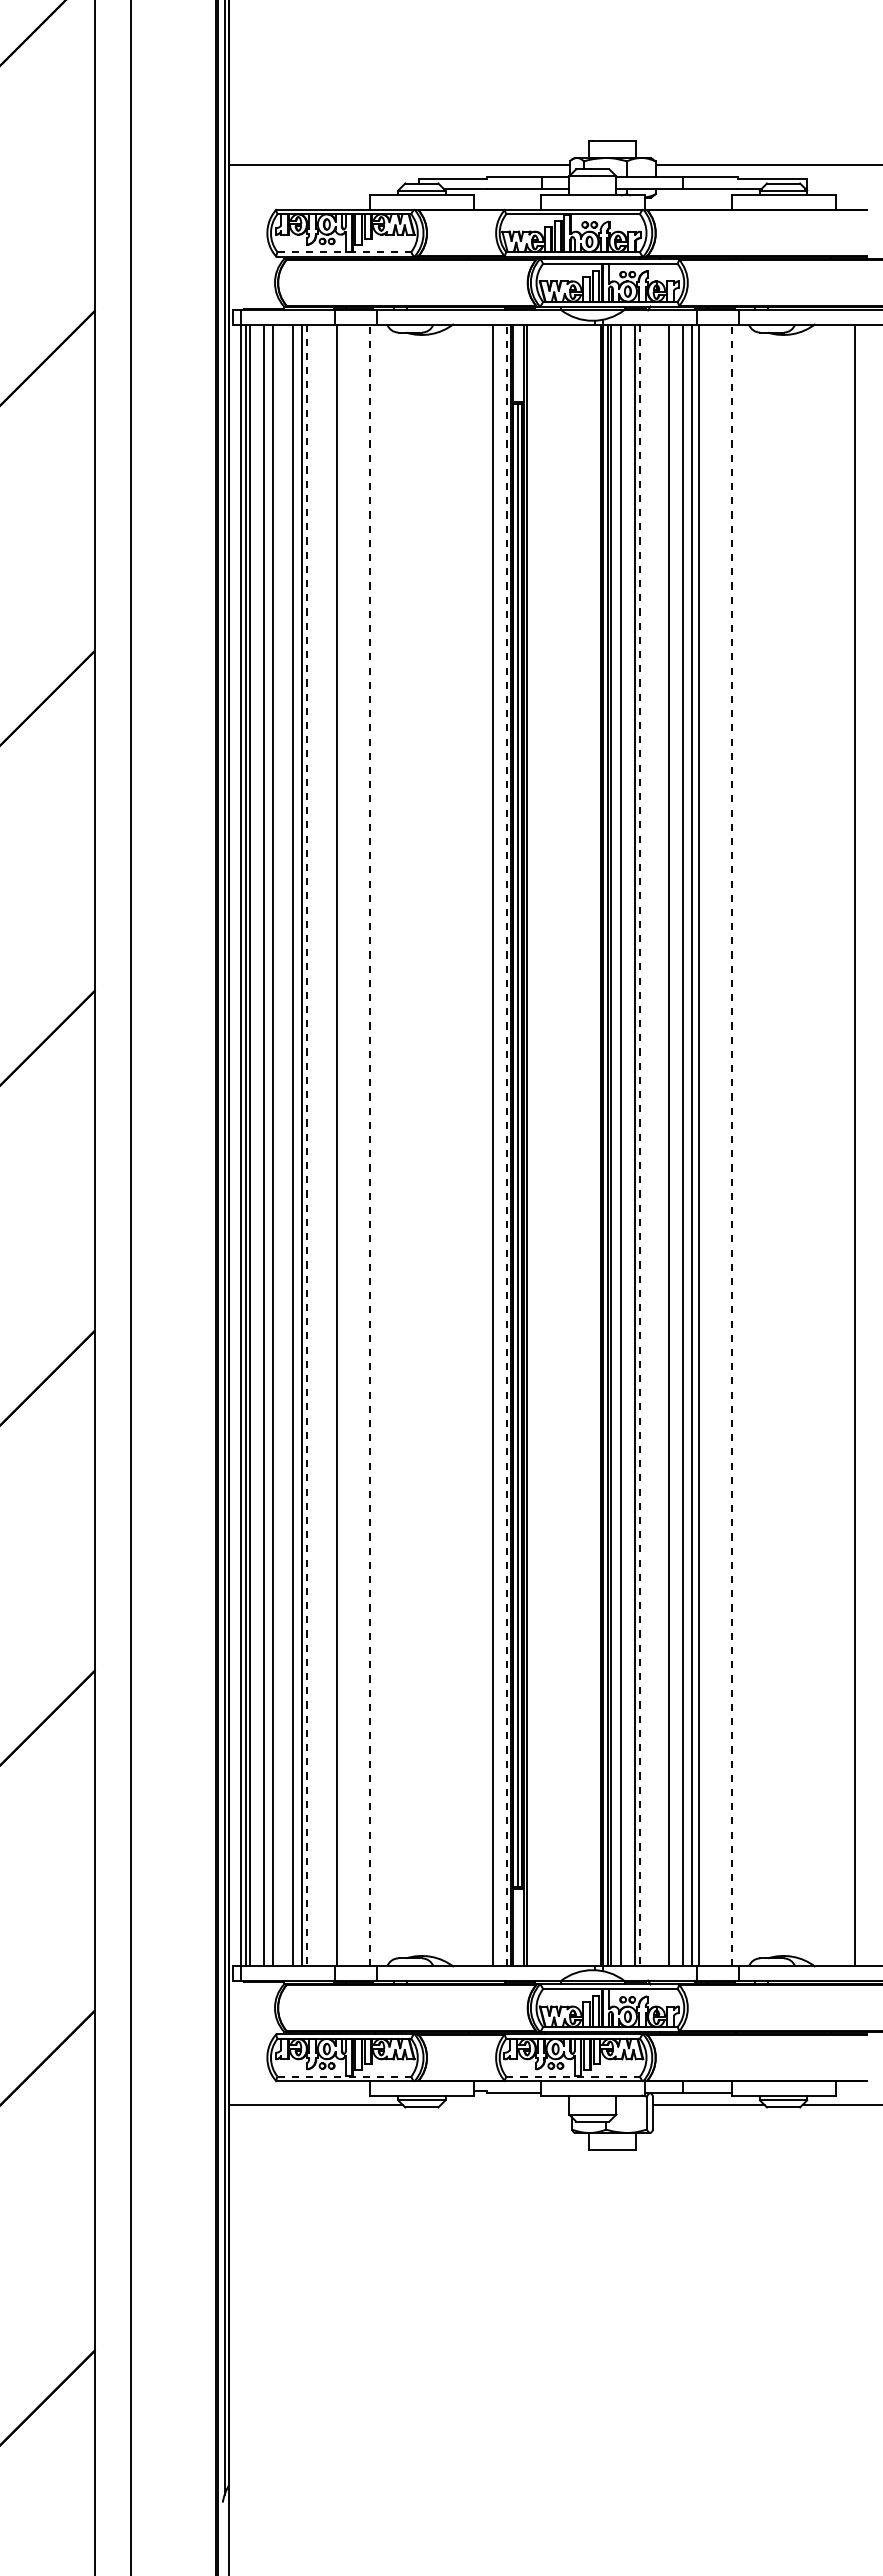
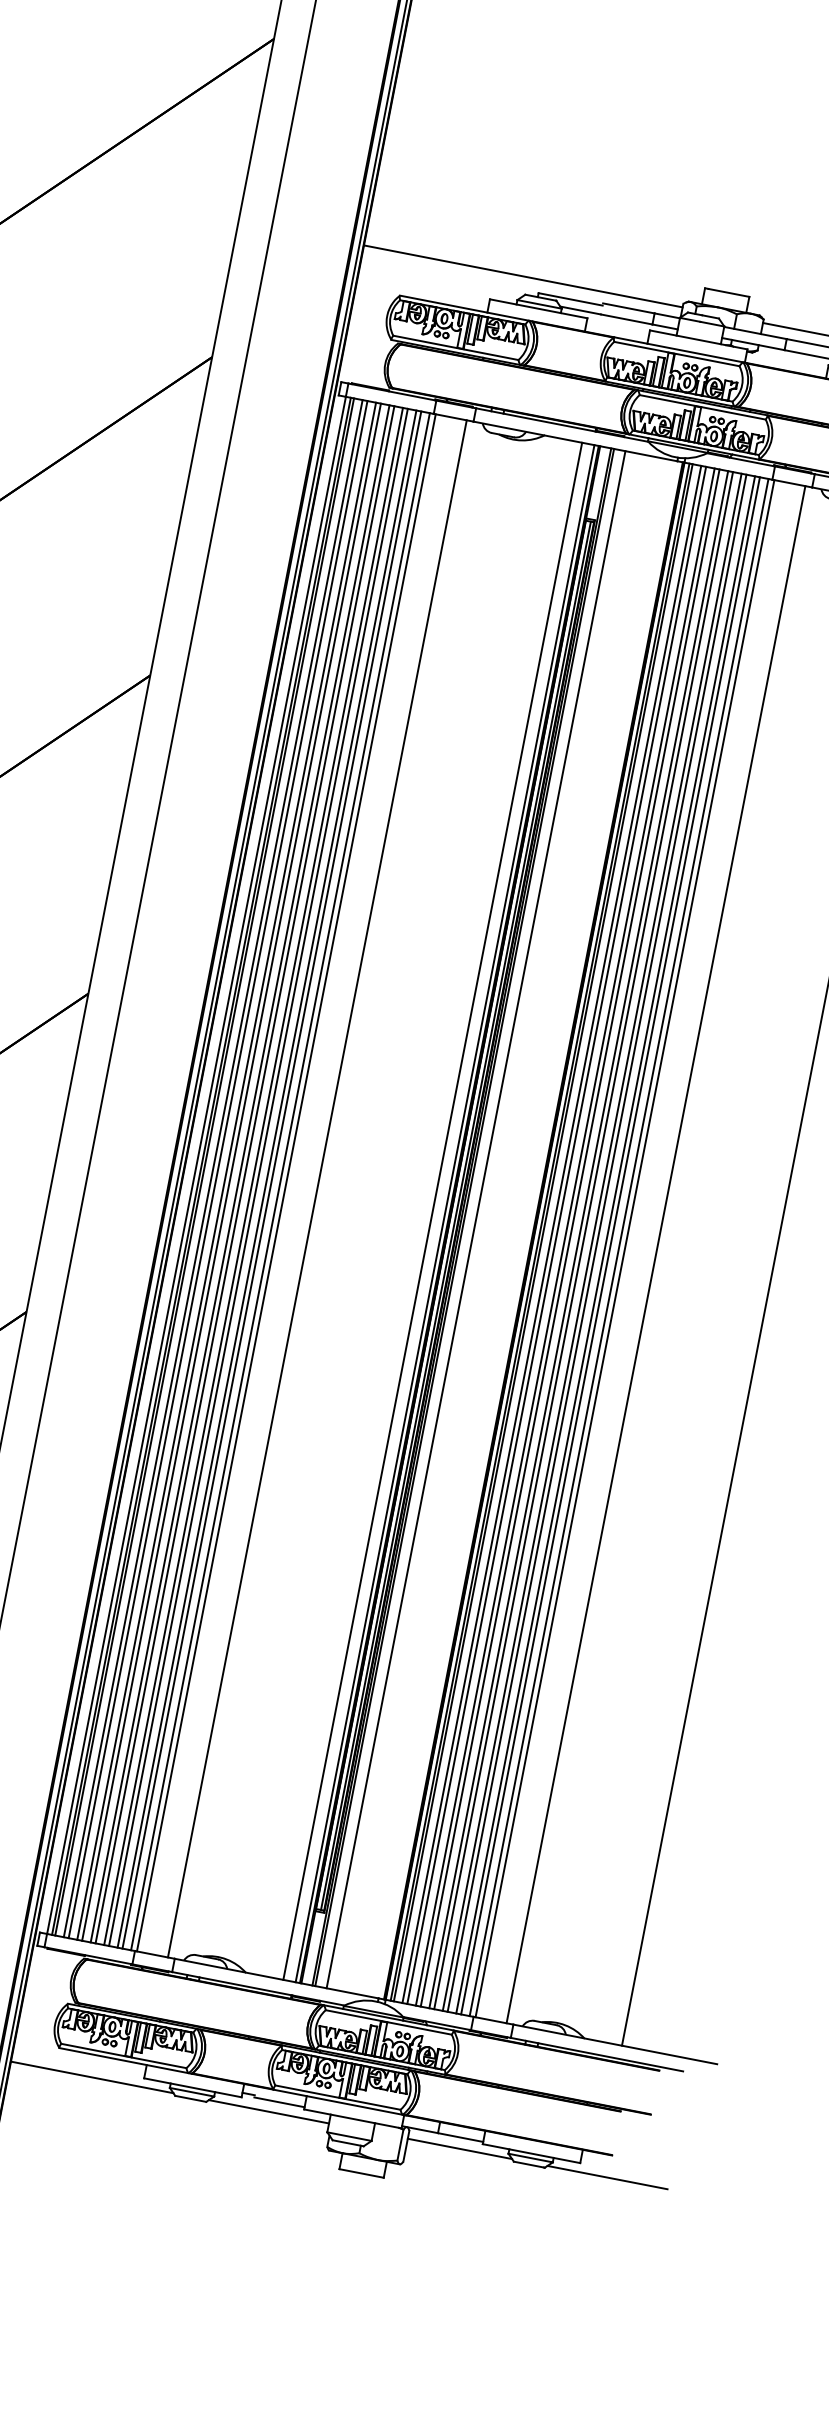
line: (344, 252) -> (455, 348), dashed -> solid
line: (258, 1145) -> (212, 1168), added
line: (278, 1145) -> (231, 1172), added
line: (287, 1145) -> (240, 1173), added
line: (307, 1145) -> (258, 1177), dashed -> solid
line: (316, 1145) -> (267, 1179), added
line: (321, 1145) -> (271, 1180), added
line: (330, 1145) -> (280, 1181), added
line: (370, 1145) -> (317, 1188), dashed -> solid
line: (506, 1145) -> (445, 1213), dashed -> solid
line: (539, 1145) -> (475, 1219), added
line: (625, 1145) -> (556, 1235), added
line: (640, 1145) -> (570, 1238), dashed -> solid
line: (649, 1145) -> (578, 1239), added
line: (654, 1145) -> (583, 1240), added
line: (663, 1145) -> (592, 1242), added
line: (678, 1145) -> (606, 1245), added
line: (731, 1145) -> (655, 1254), dashed -> solid
line: (344, 2076) -> (123, 2055), dashed -> solid
line: (573, 2076) -> (338, 2097), dashed -> solid
line: (504, 2105) -> (268, 2112), added

